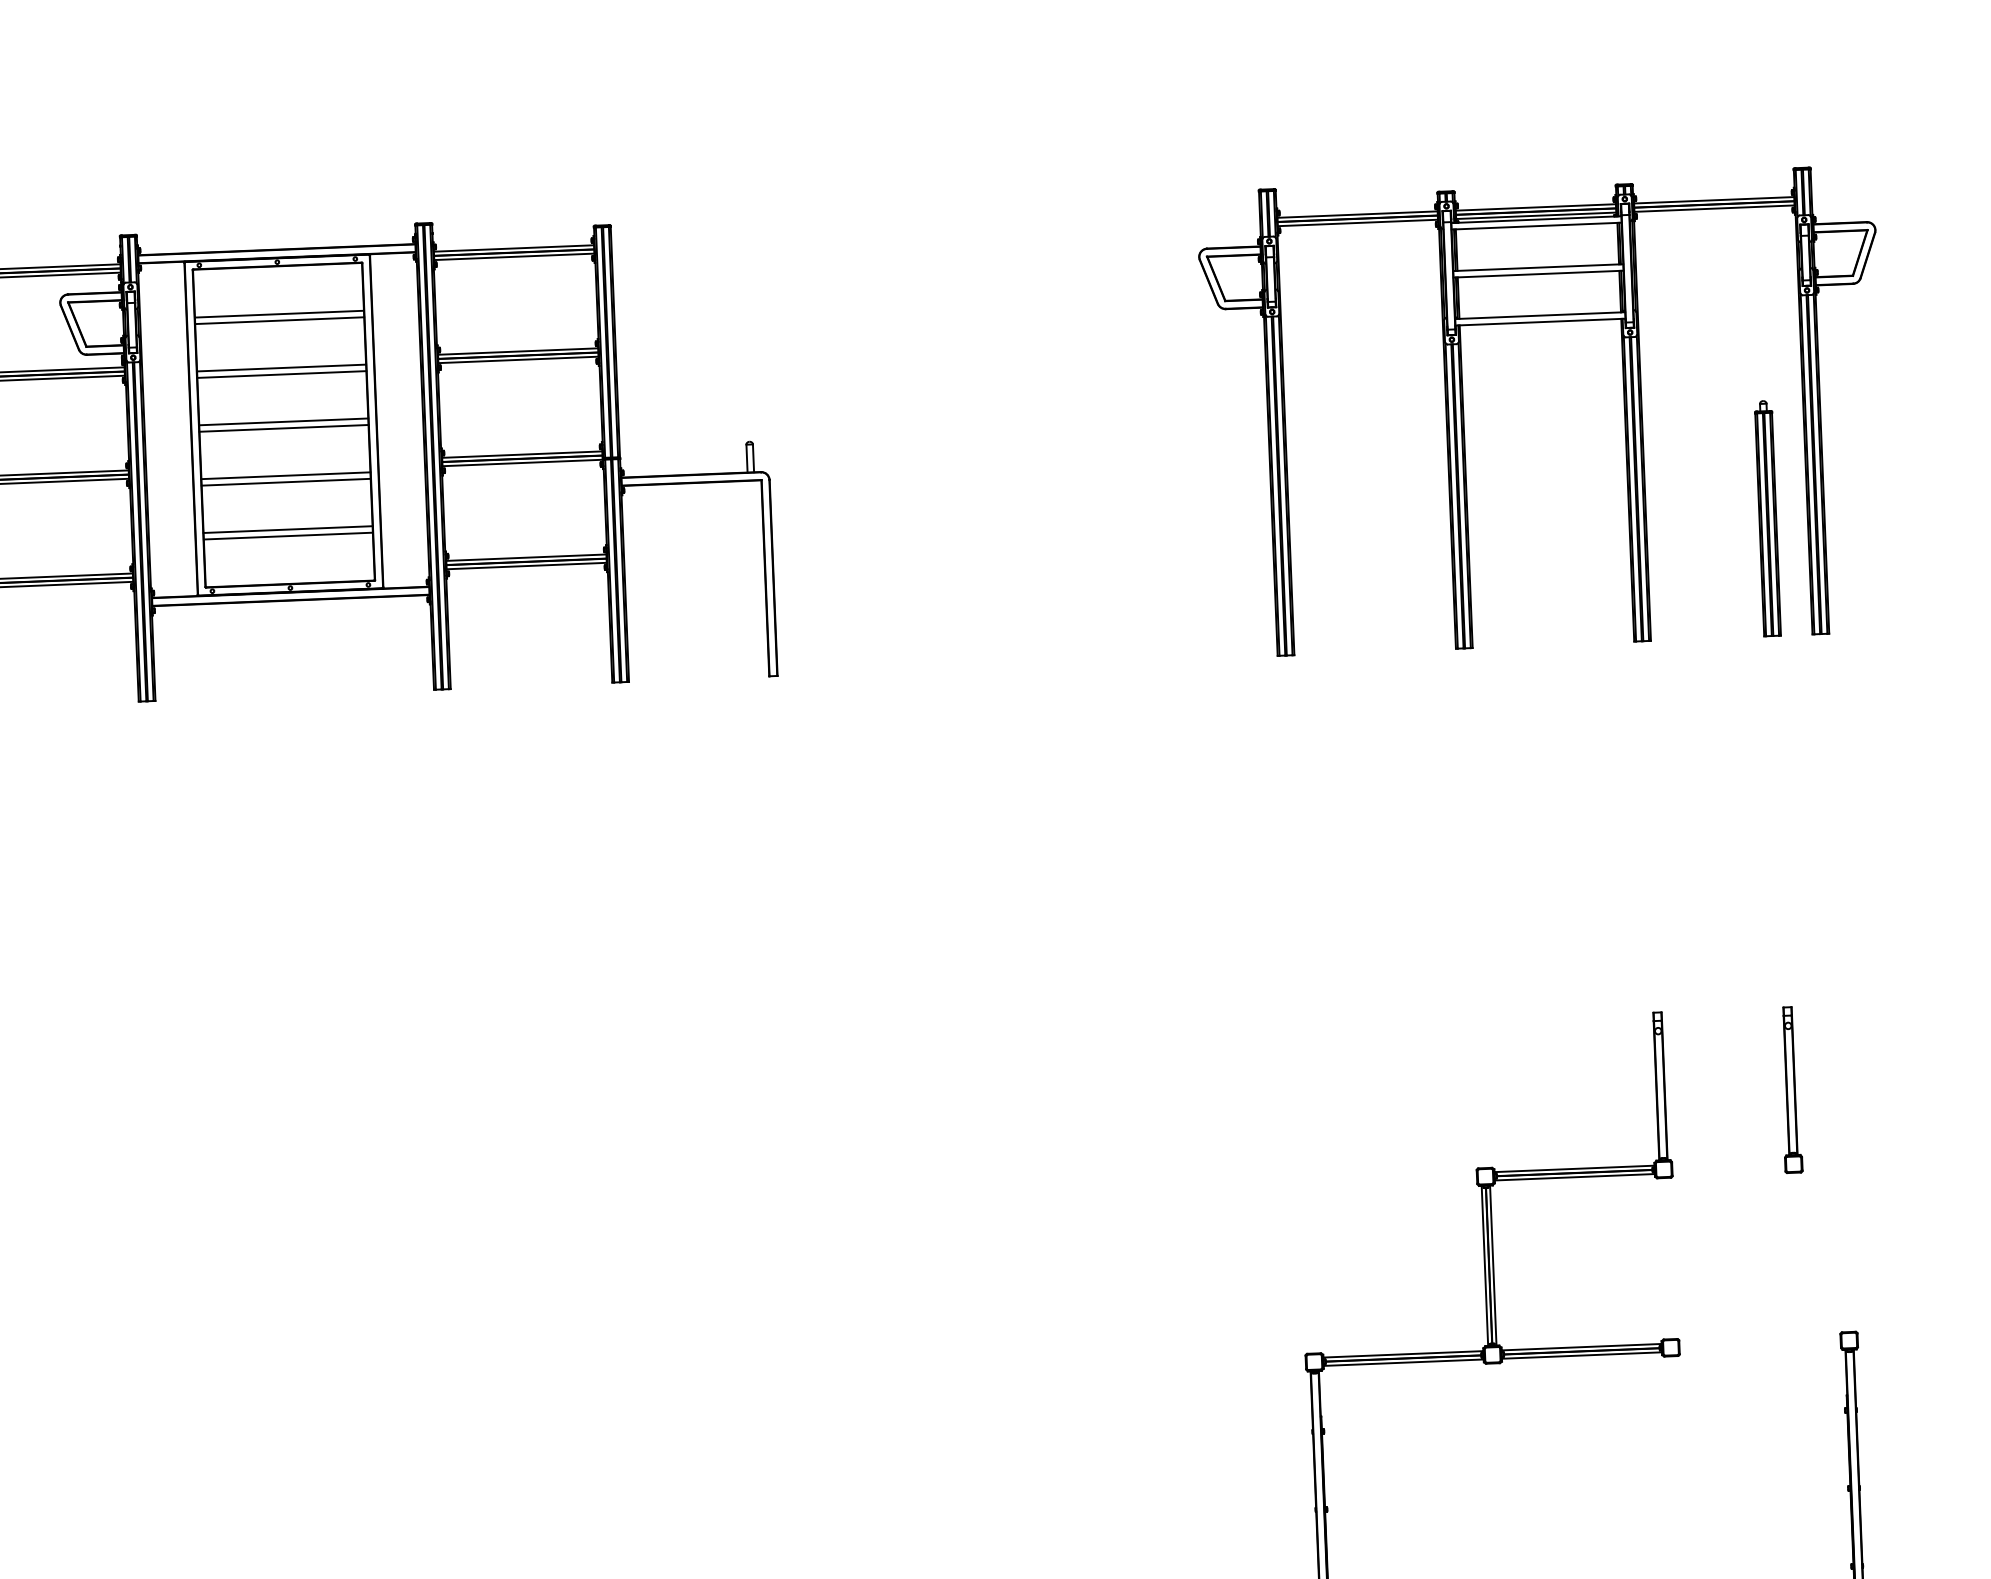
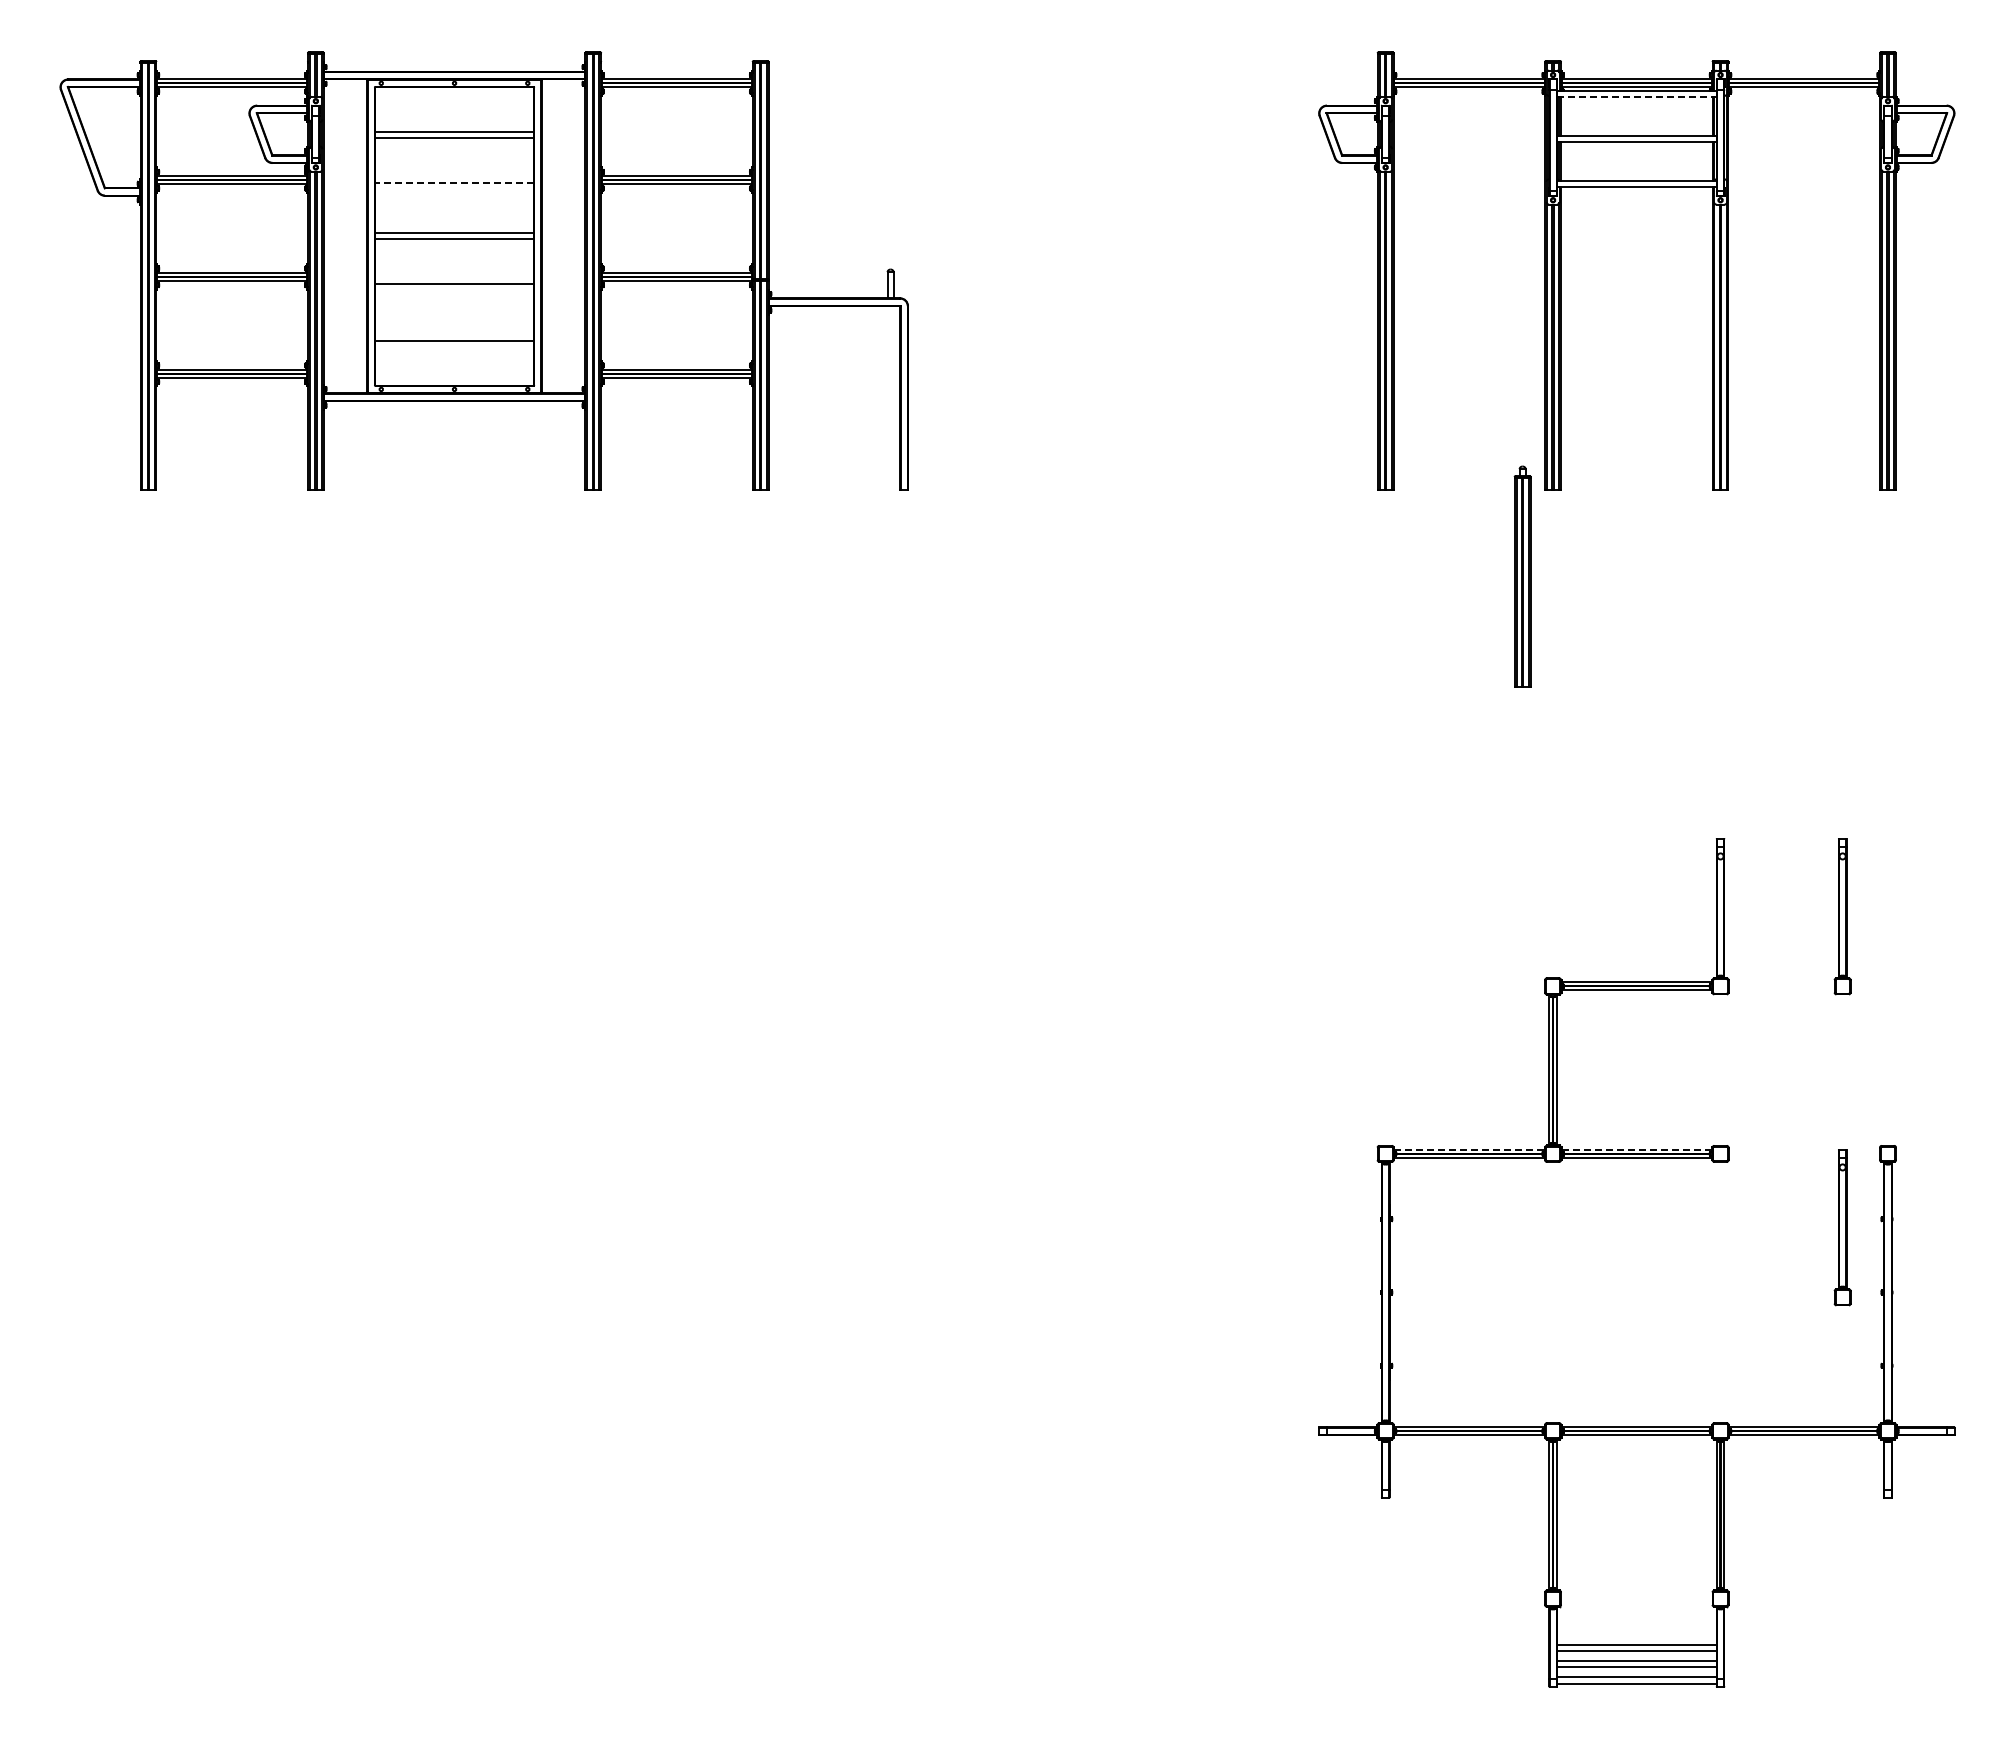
line: (1536, 225) -> (1636, 96), solid -> dashed
line: (281, 367) -> (454, 182), solid -> dashed
line: (281, 374) -> (454, 188), removed
line: (286, 482) -> (454, 290), removed
part: (1767, 518) -> (1522, 576), moved
line: (288, 529) -> (454, 334), removed
line: (1582, 1346) -> (1637, 1149), solid -> dashed
line: (1403, 1353) -> (1469, 1149), solid -> dashed
part: (1803, 1420) -> (1842, 1227), added

